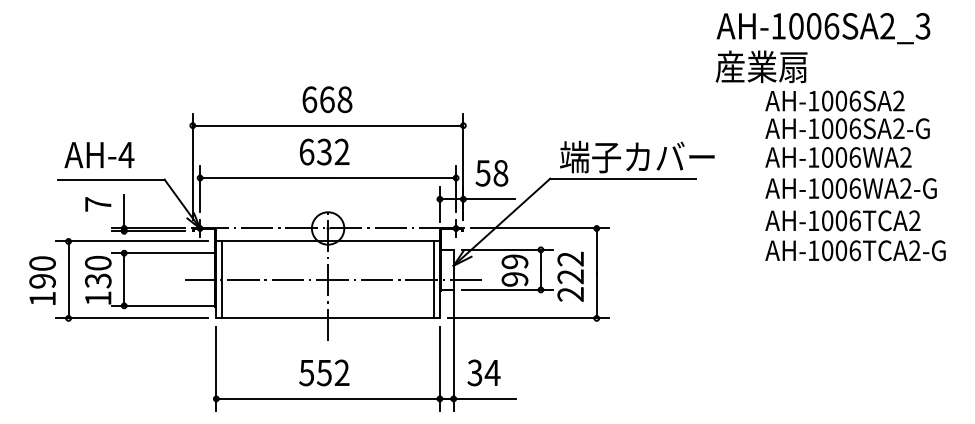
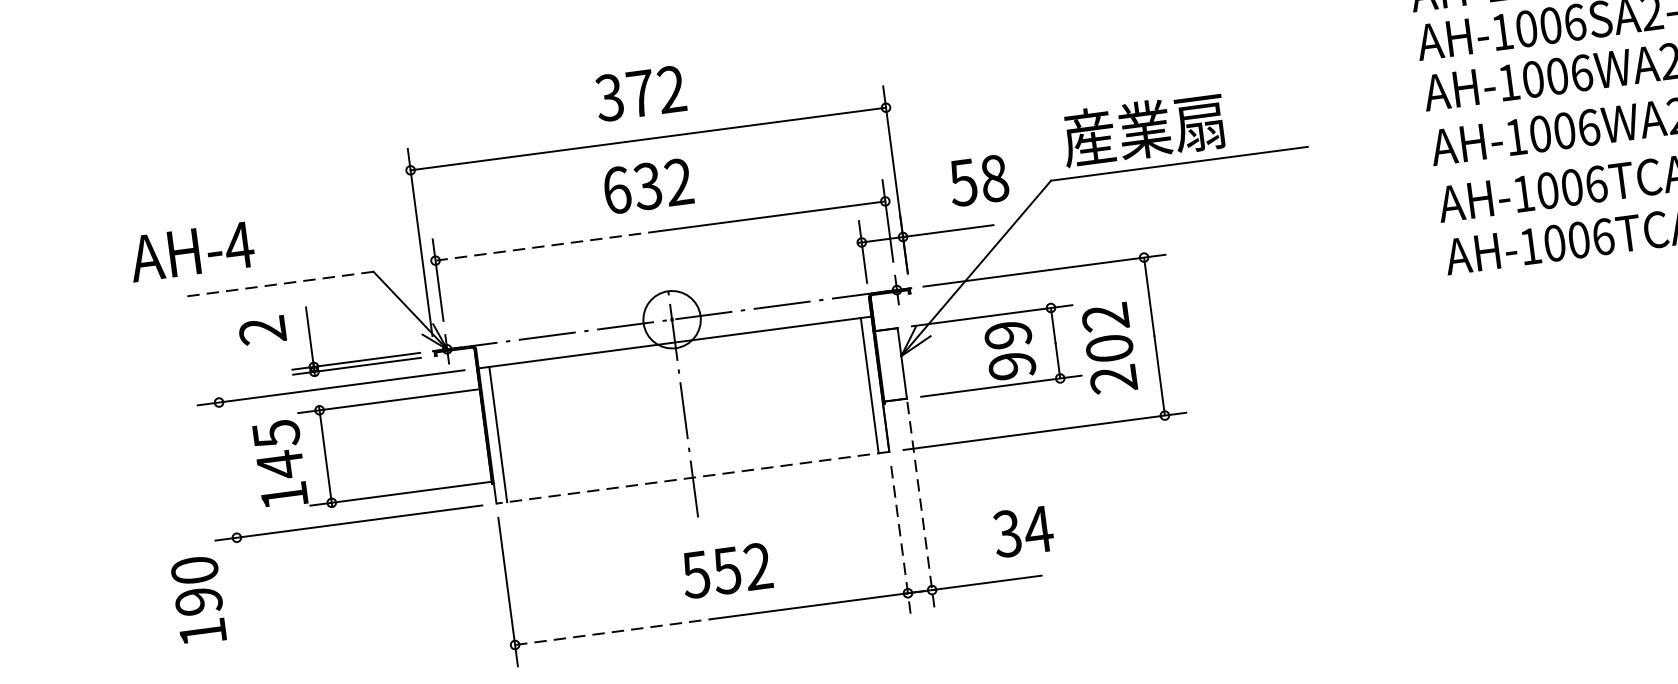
text: (327, 99) -> (641, 93), 668 -> 372
text: (99, 154) -> (191, 250), moved
text: (637, 156) -> (1199, 121), 端子カバー -> 産業扇
text: (491, 173) -> (978, 181), moved
line: (264, 178) -> (548, 246), solid -> dashed
line: (110, 179) -> (278, 283), solid -> dashed
text: (98, 204) -> (263, 330), 7 -> 2
text: (98, 271) -> (278, 448), 130 -> 145
text: (570, 276) -> (1109, 348), 222 -> 202
line: (68, 279) -> (227, 469), removed
line: (333, 279) -> (693, 408), removed
text: (42, 280) -> (198, 600), moved
line: (328, 318) -> (693, 477), solid -> dashed
line: (453, 351) -> (920, 506), solid -> dashed
line: (439, 369) -> (900, 541), solid -> dashed
text: (324, 372) -> (727, 569), moved
text: (483, 372) -> (1022, 531), moved
line: (272, 398) -> (613, 631), solid -> dashed

